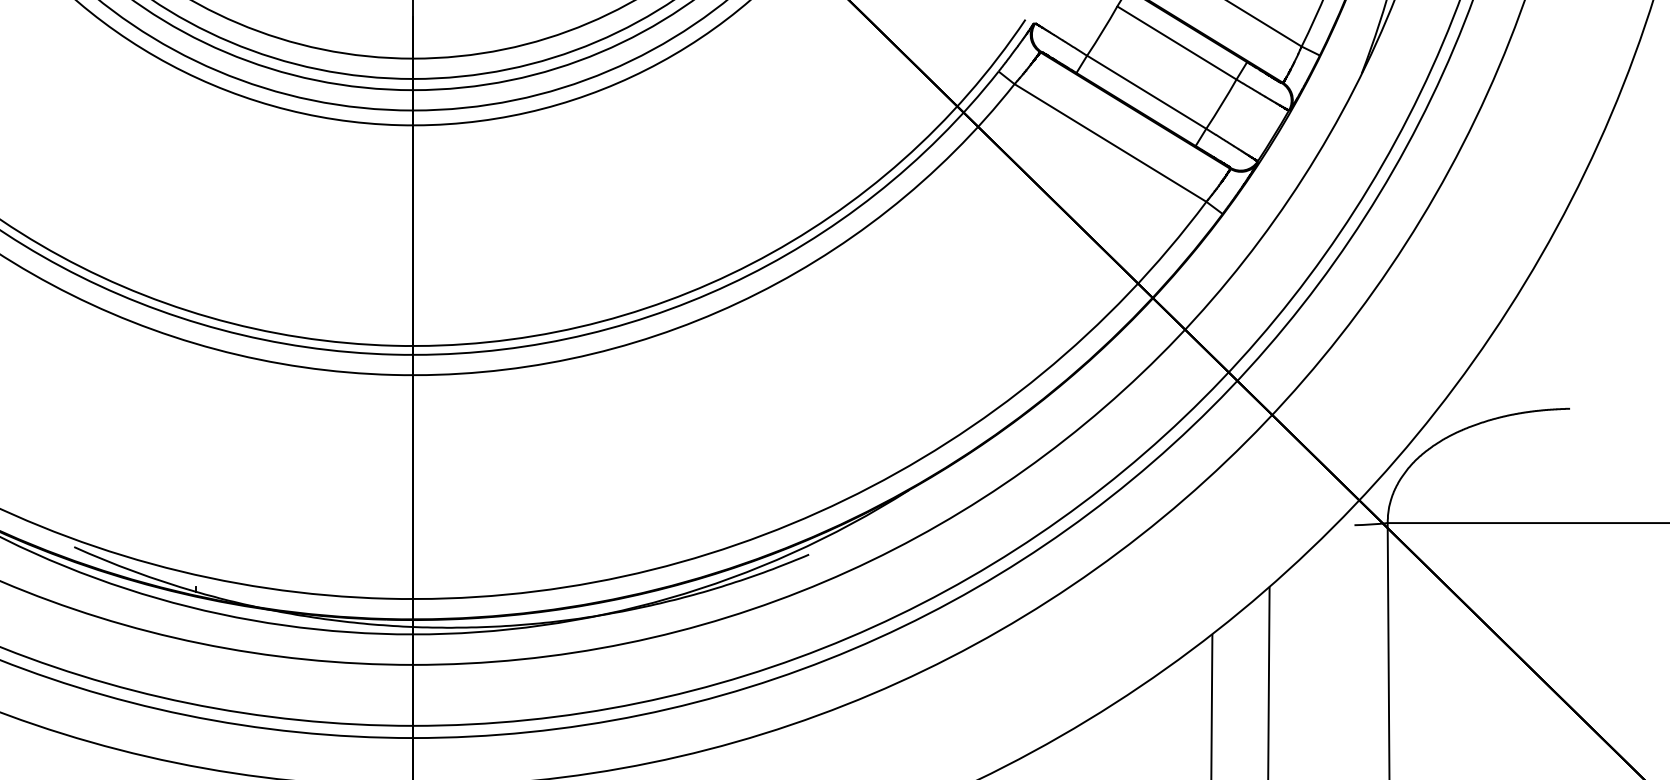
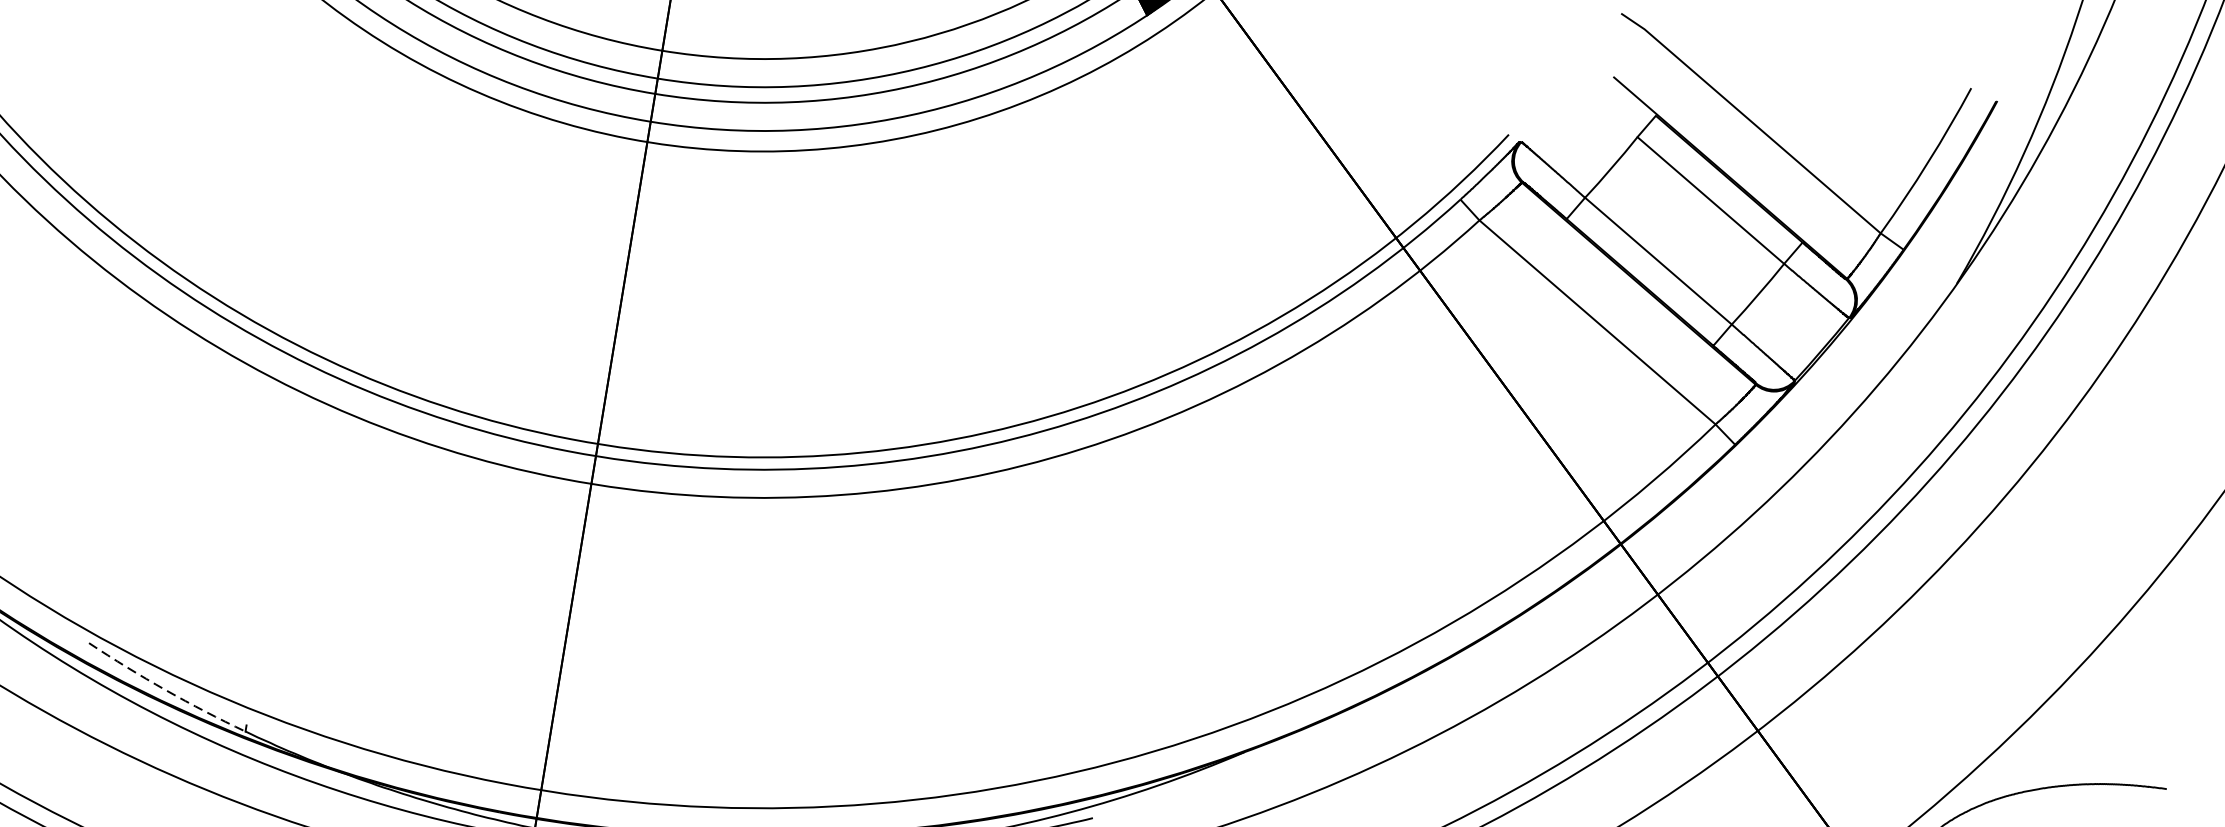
arc: (134, 571) -> (166, 690), solid -> dashed

